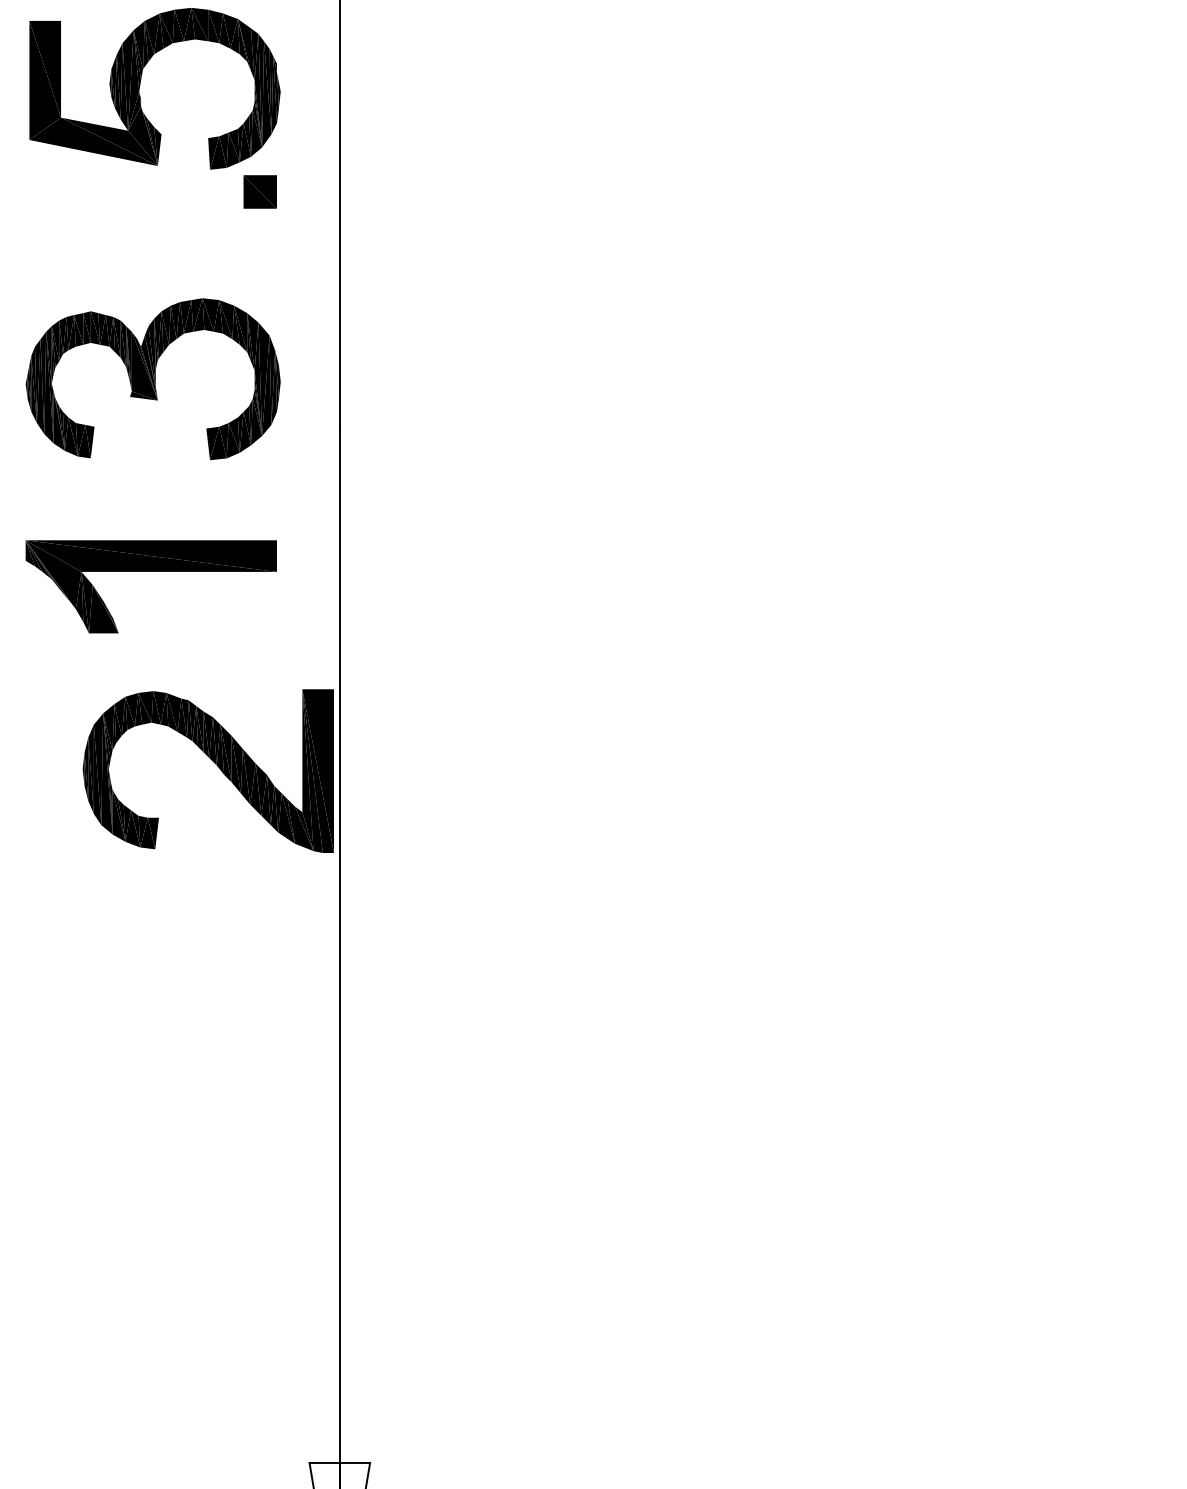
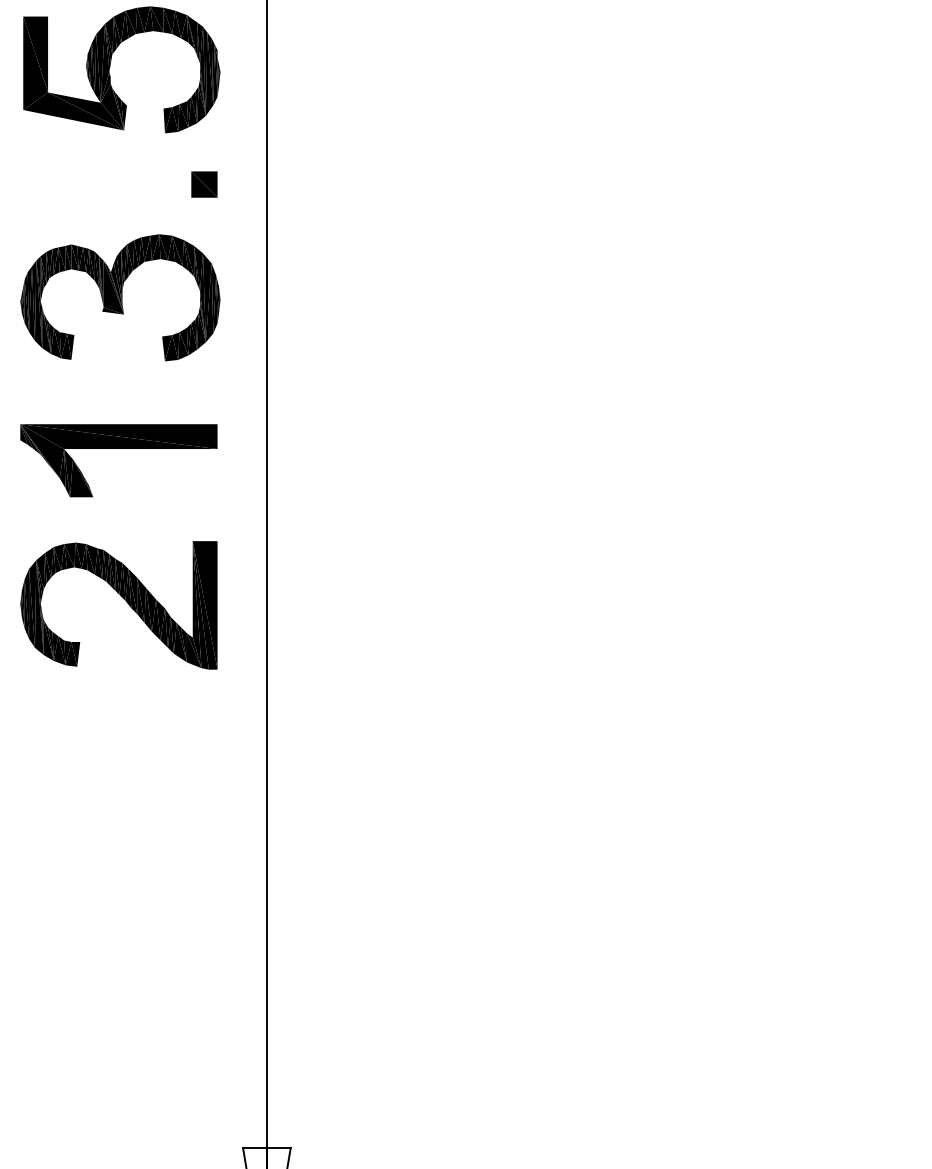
part: (259, 191) -> (203, 184), moved
part: (214, 763) -> (123, 599), moved

